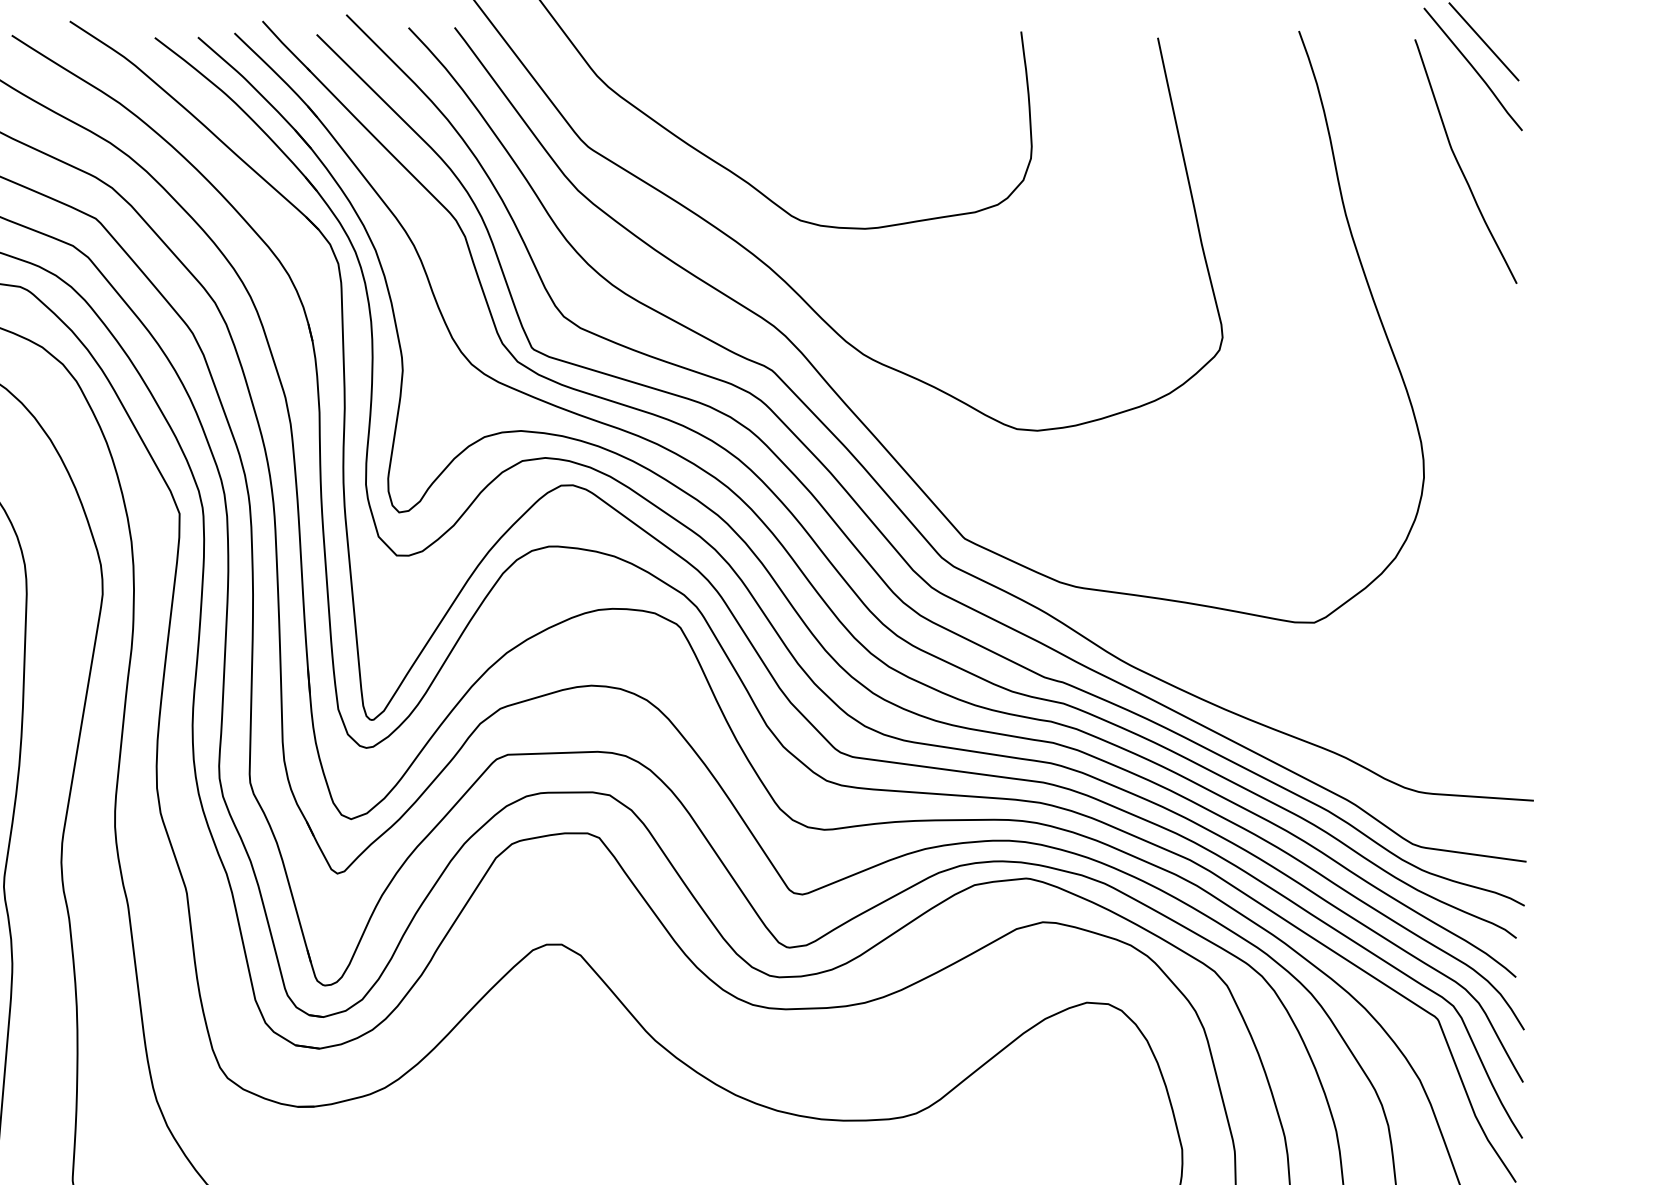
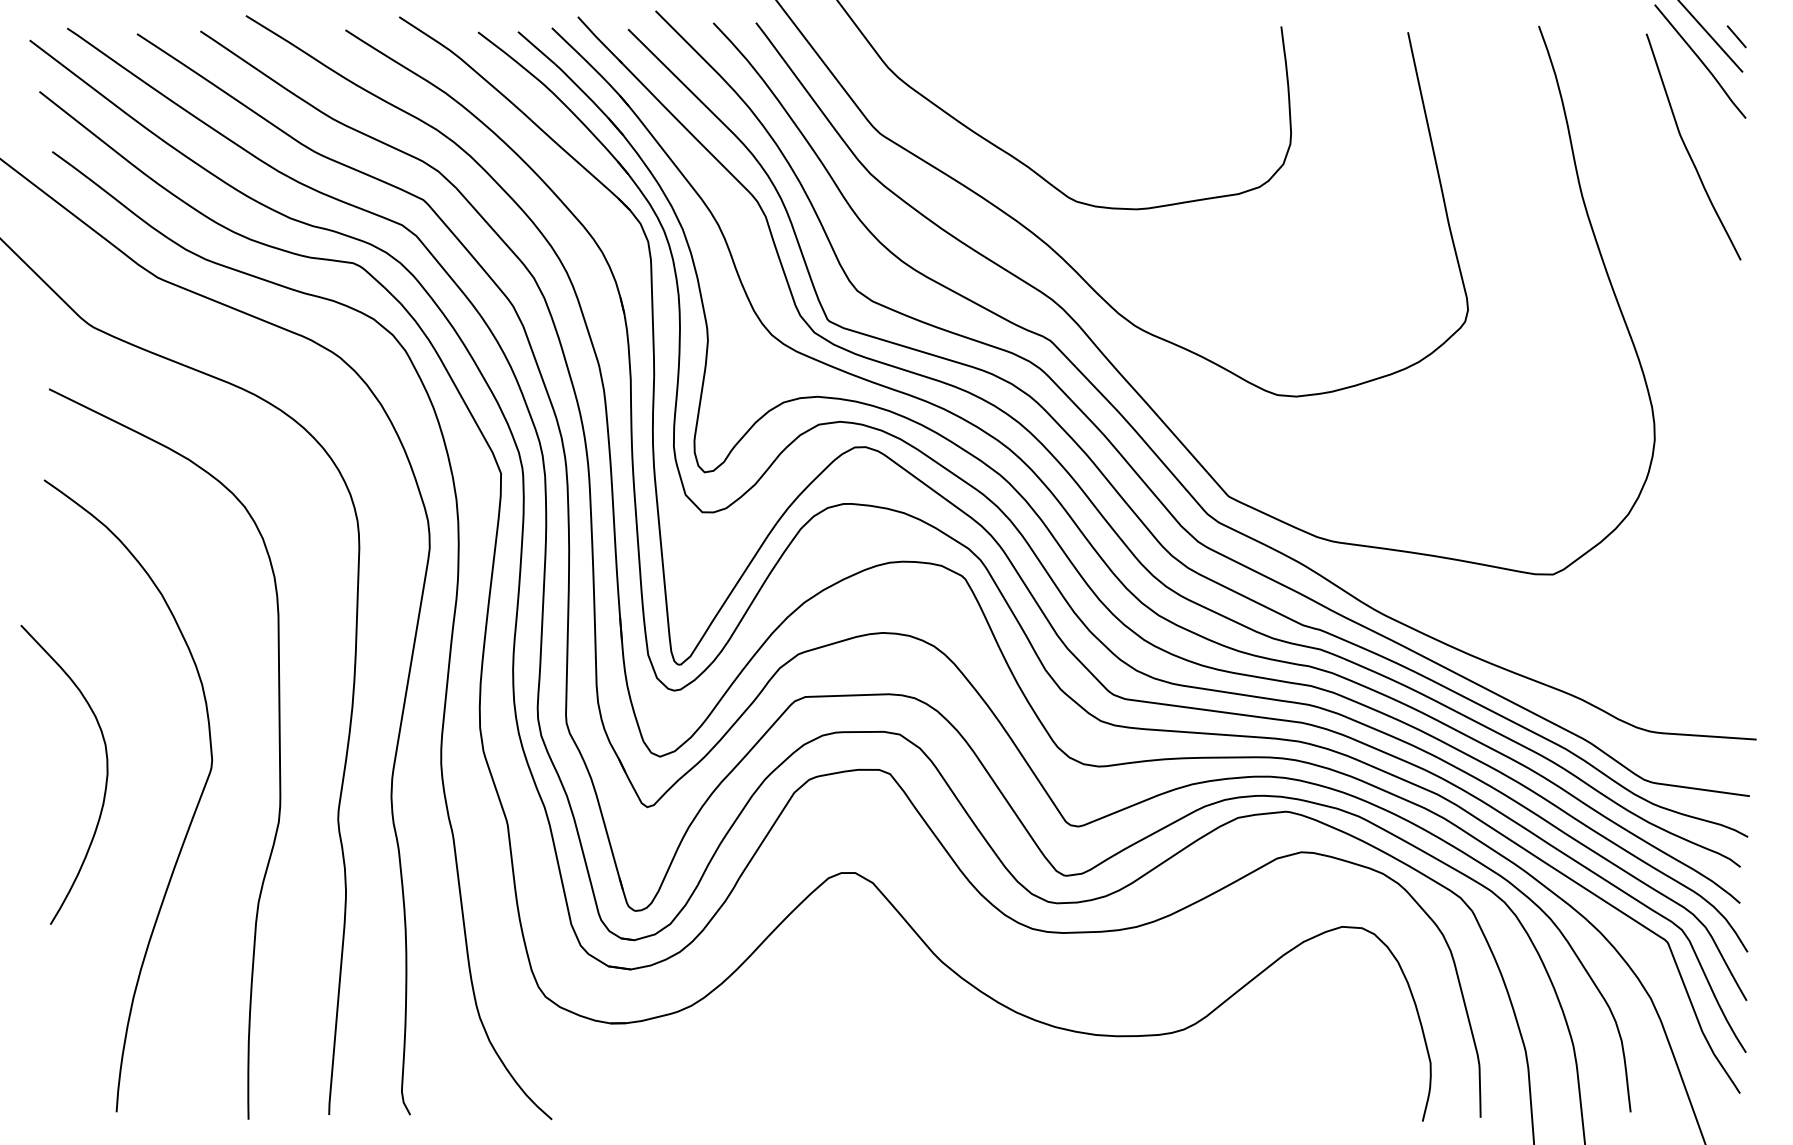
line: (1512, 42) -> (1736, 36), added

